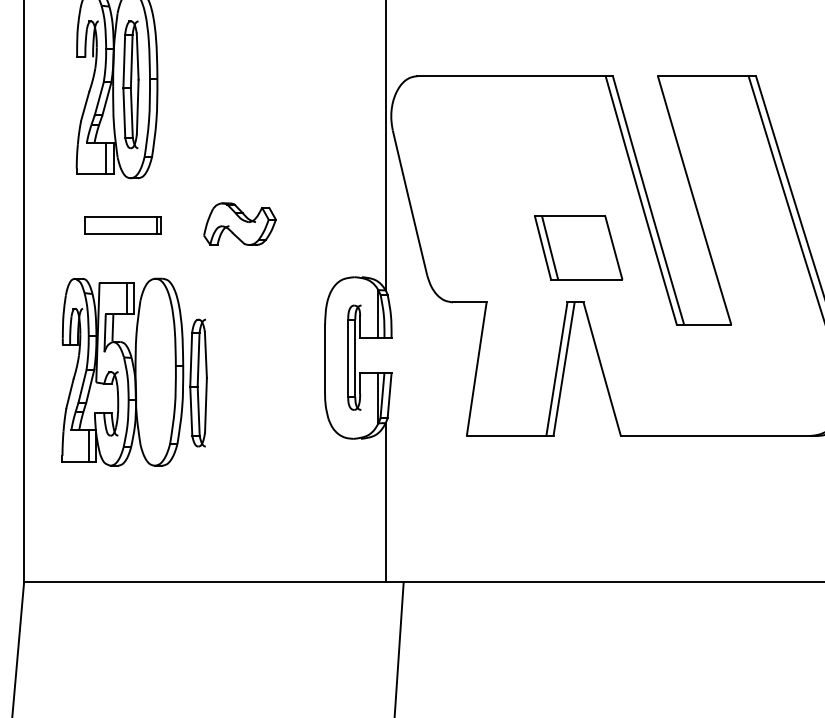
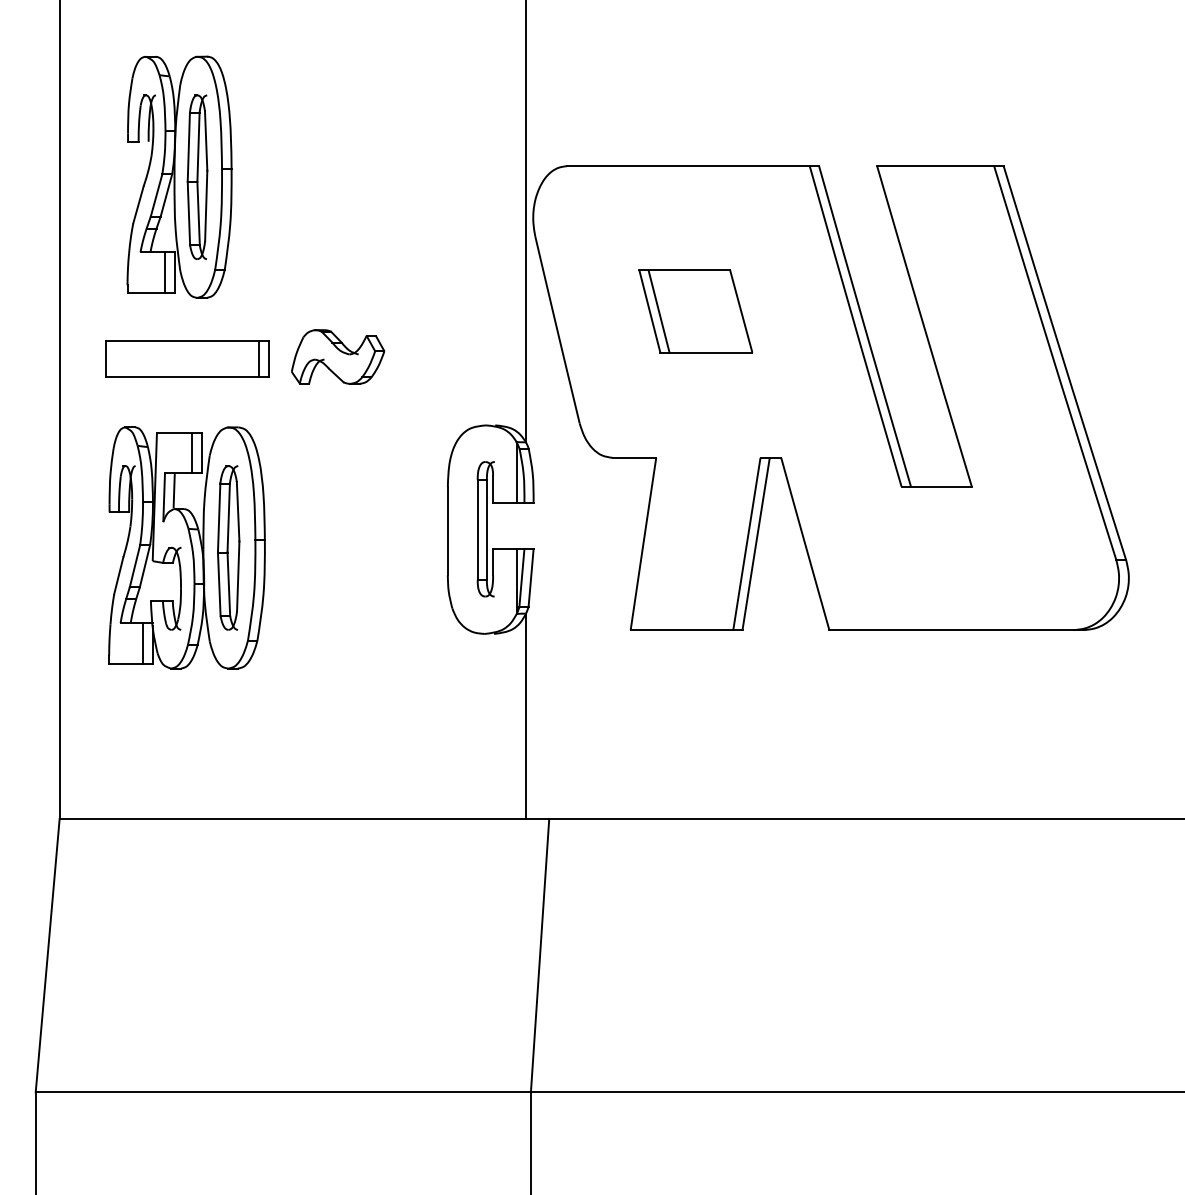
part: (123, 225) -> (187, 358), size x1.67
part: (578, 247) -> (695, 311), moved
part: (198, 382) -> (228, 547), moved

